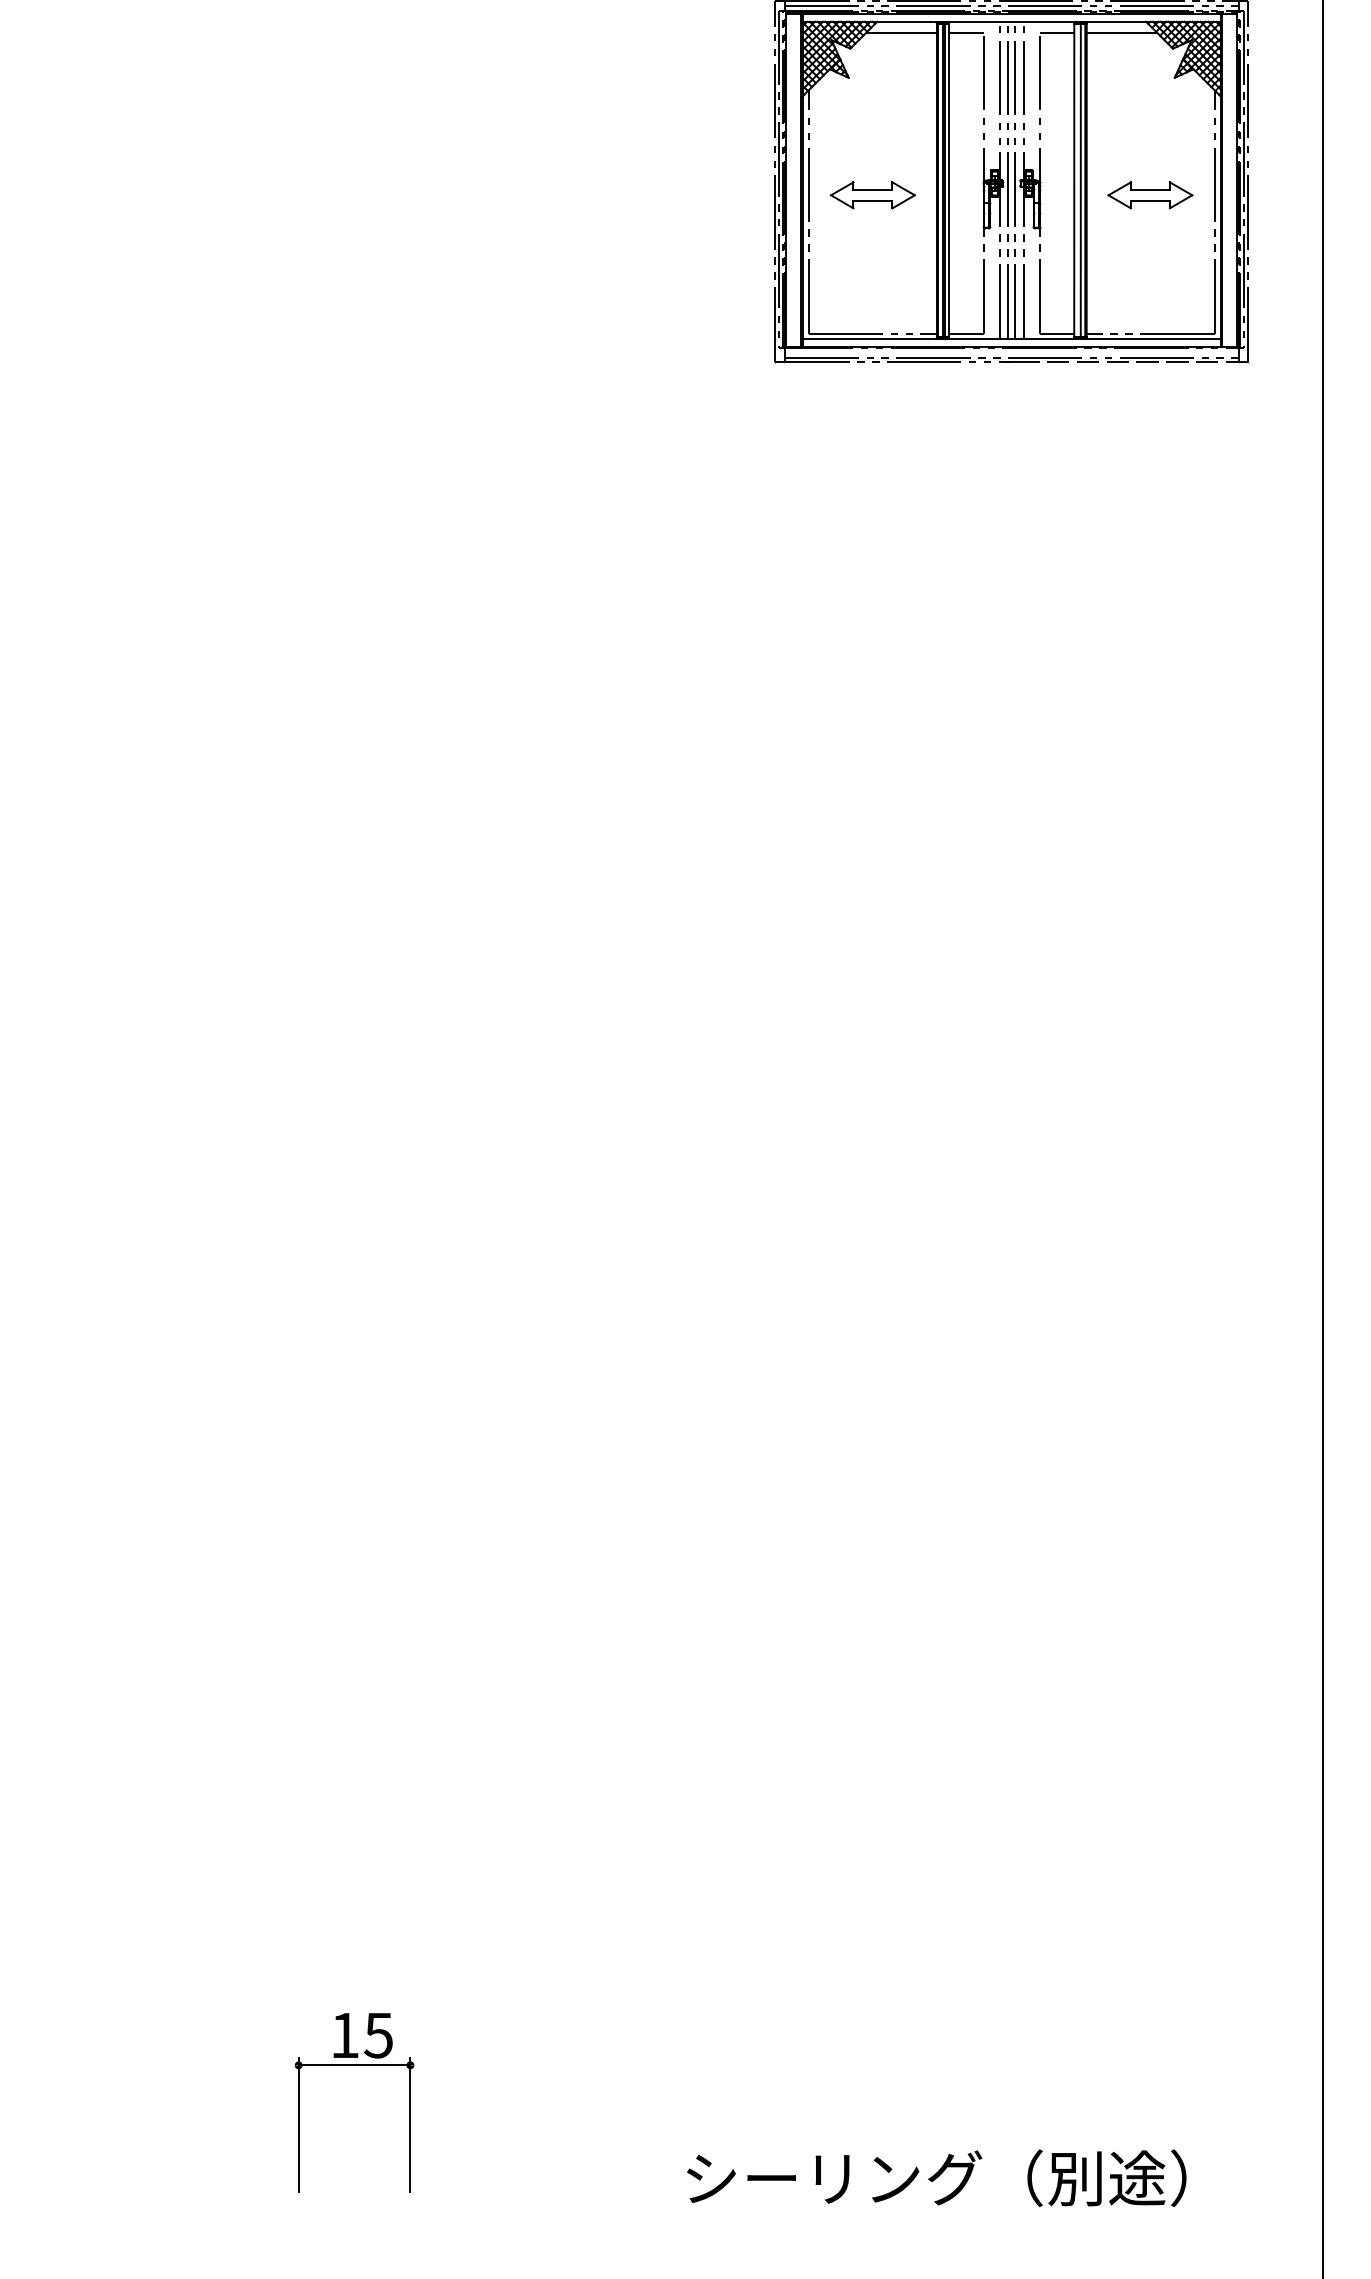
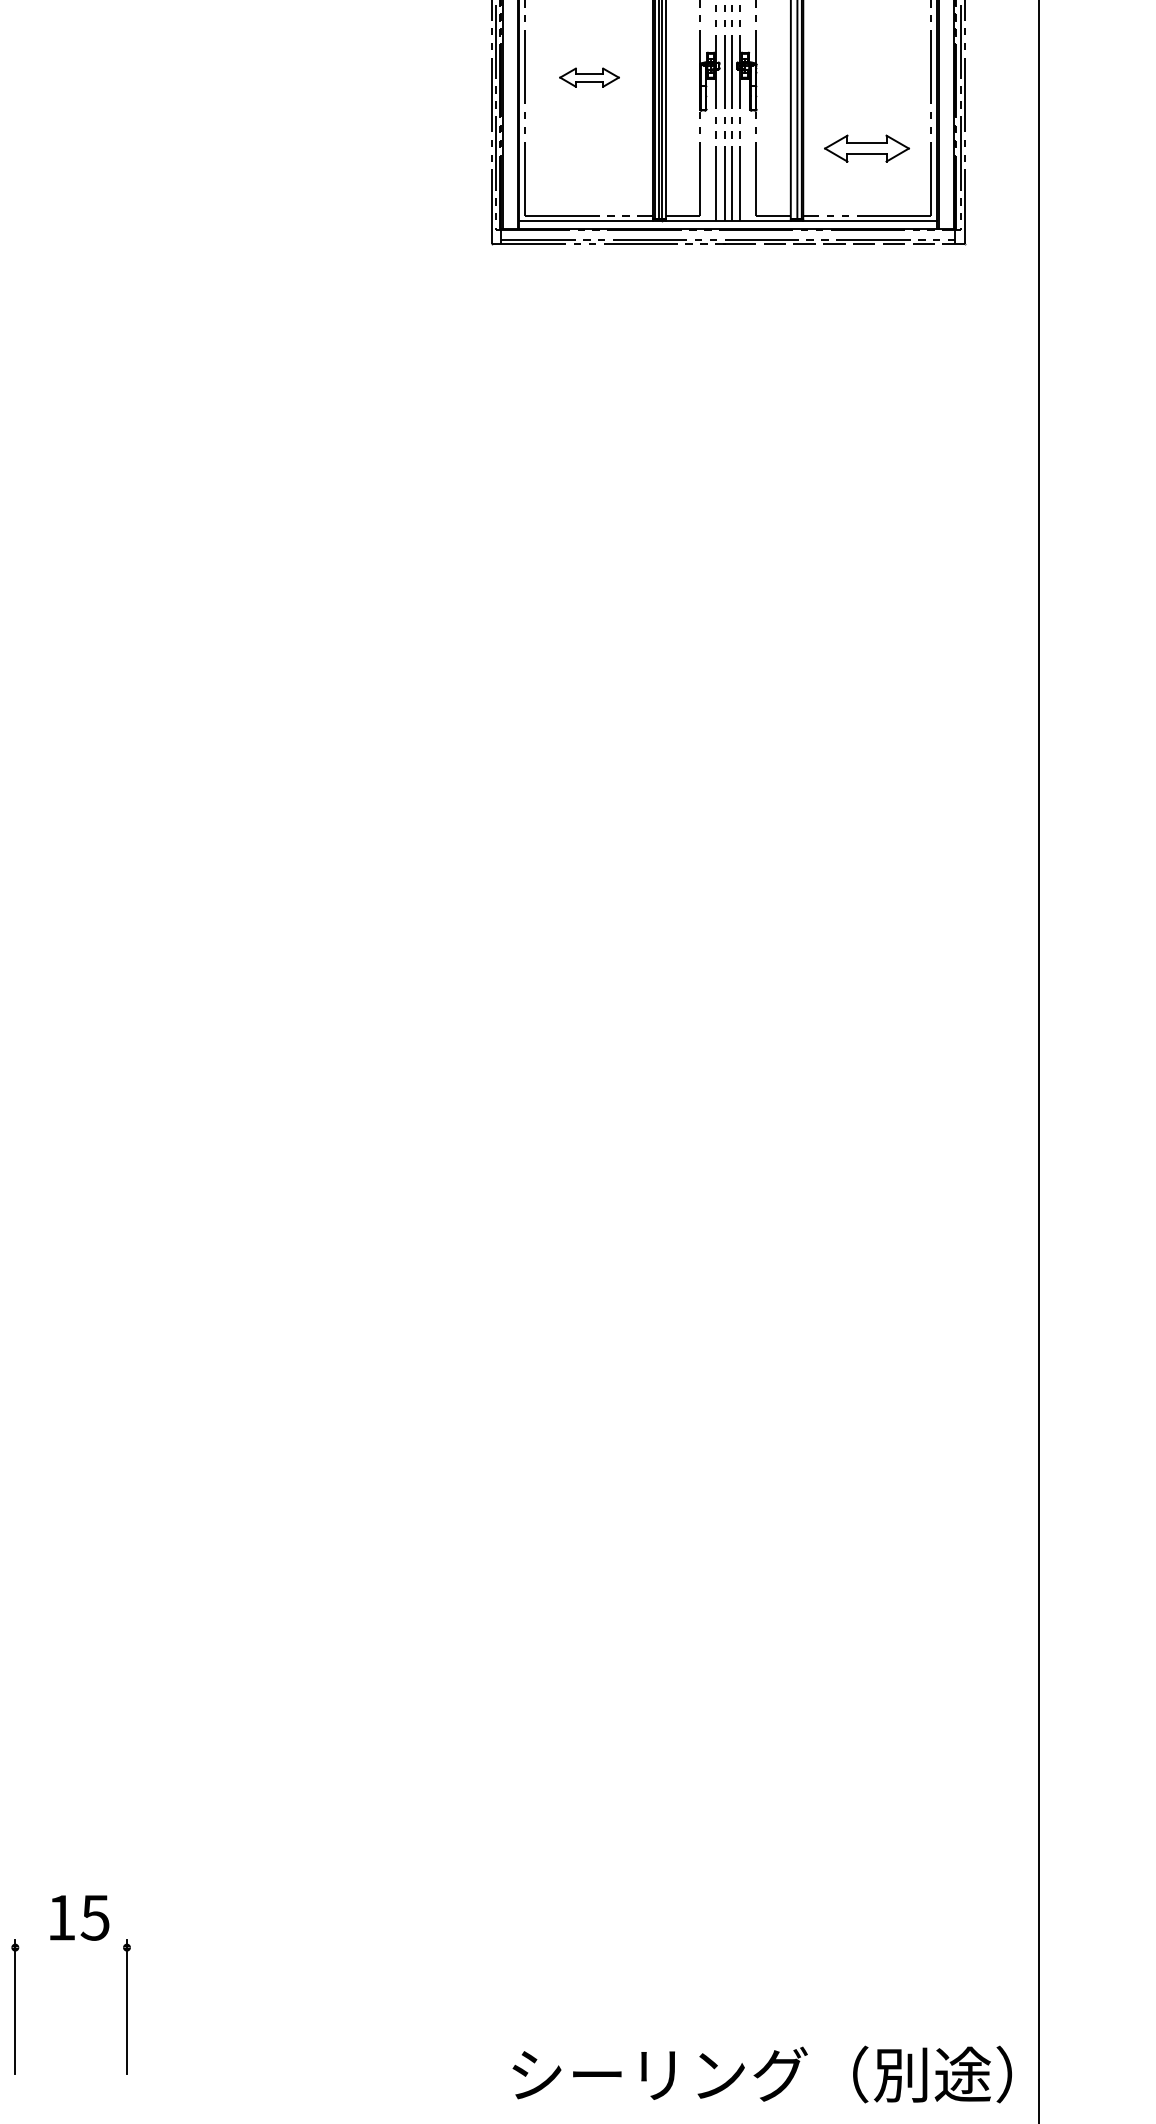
part: (872, 195) -> (589, 77), size x0.7
part: (1150, 195) -> (867, 148), moved
line: (354, 2065) -> (71, 1947), removed
text: (936, 2177) -> (762, 2073), moved

